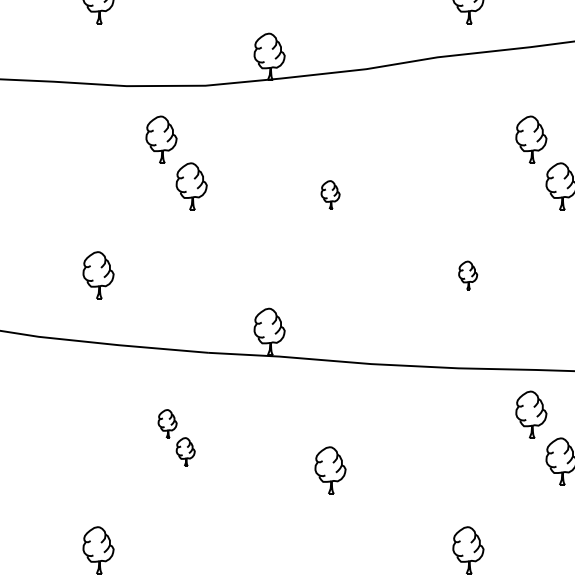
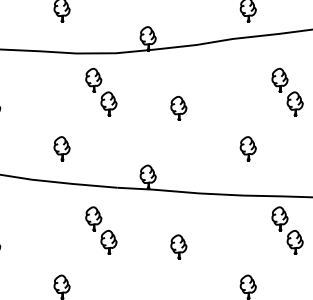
part: (329, 193) -> (178, 107), size x1.67
part: (466, 274) -> (247, 148), size x1.67
part: (176, 437) -> (101, 230), size x1.67

